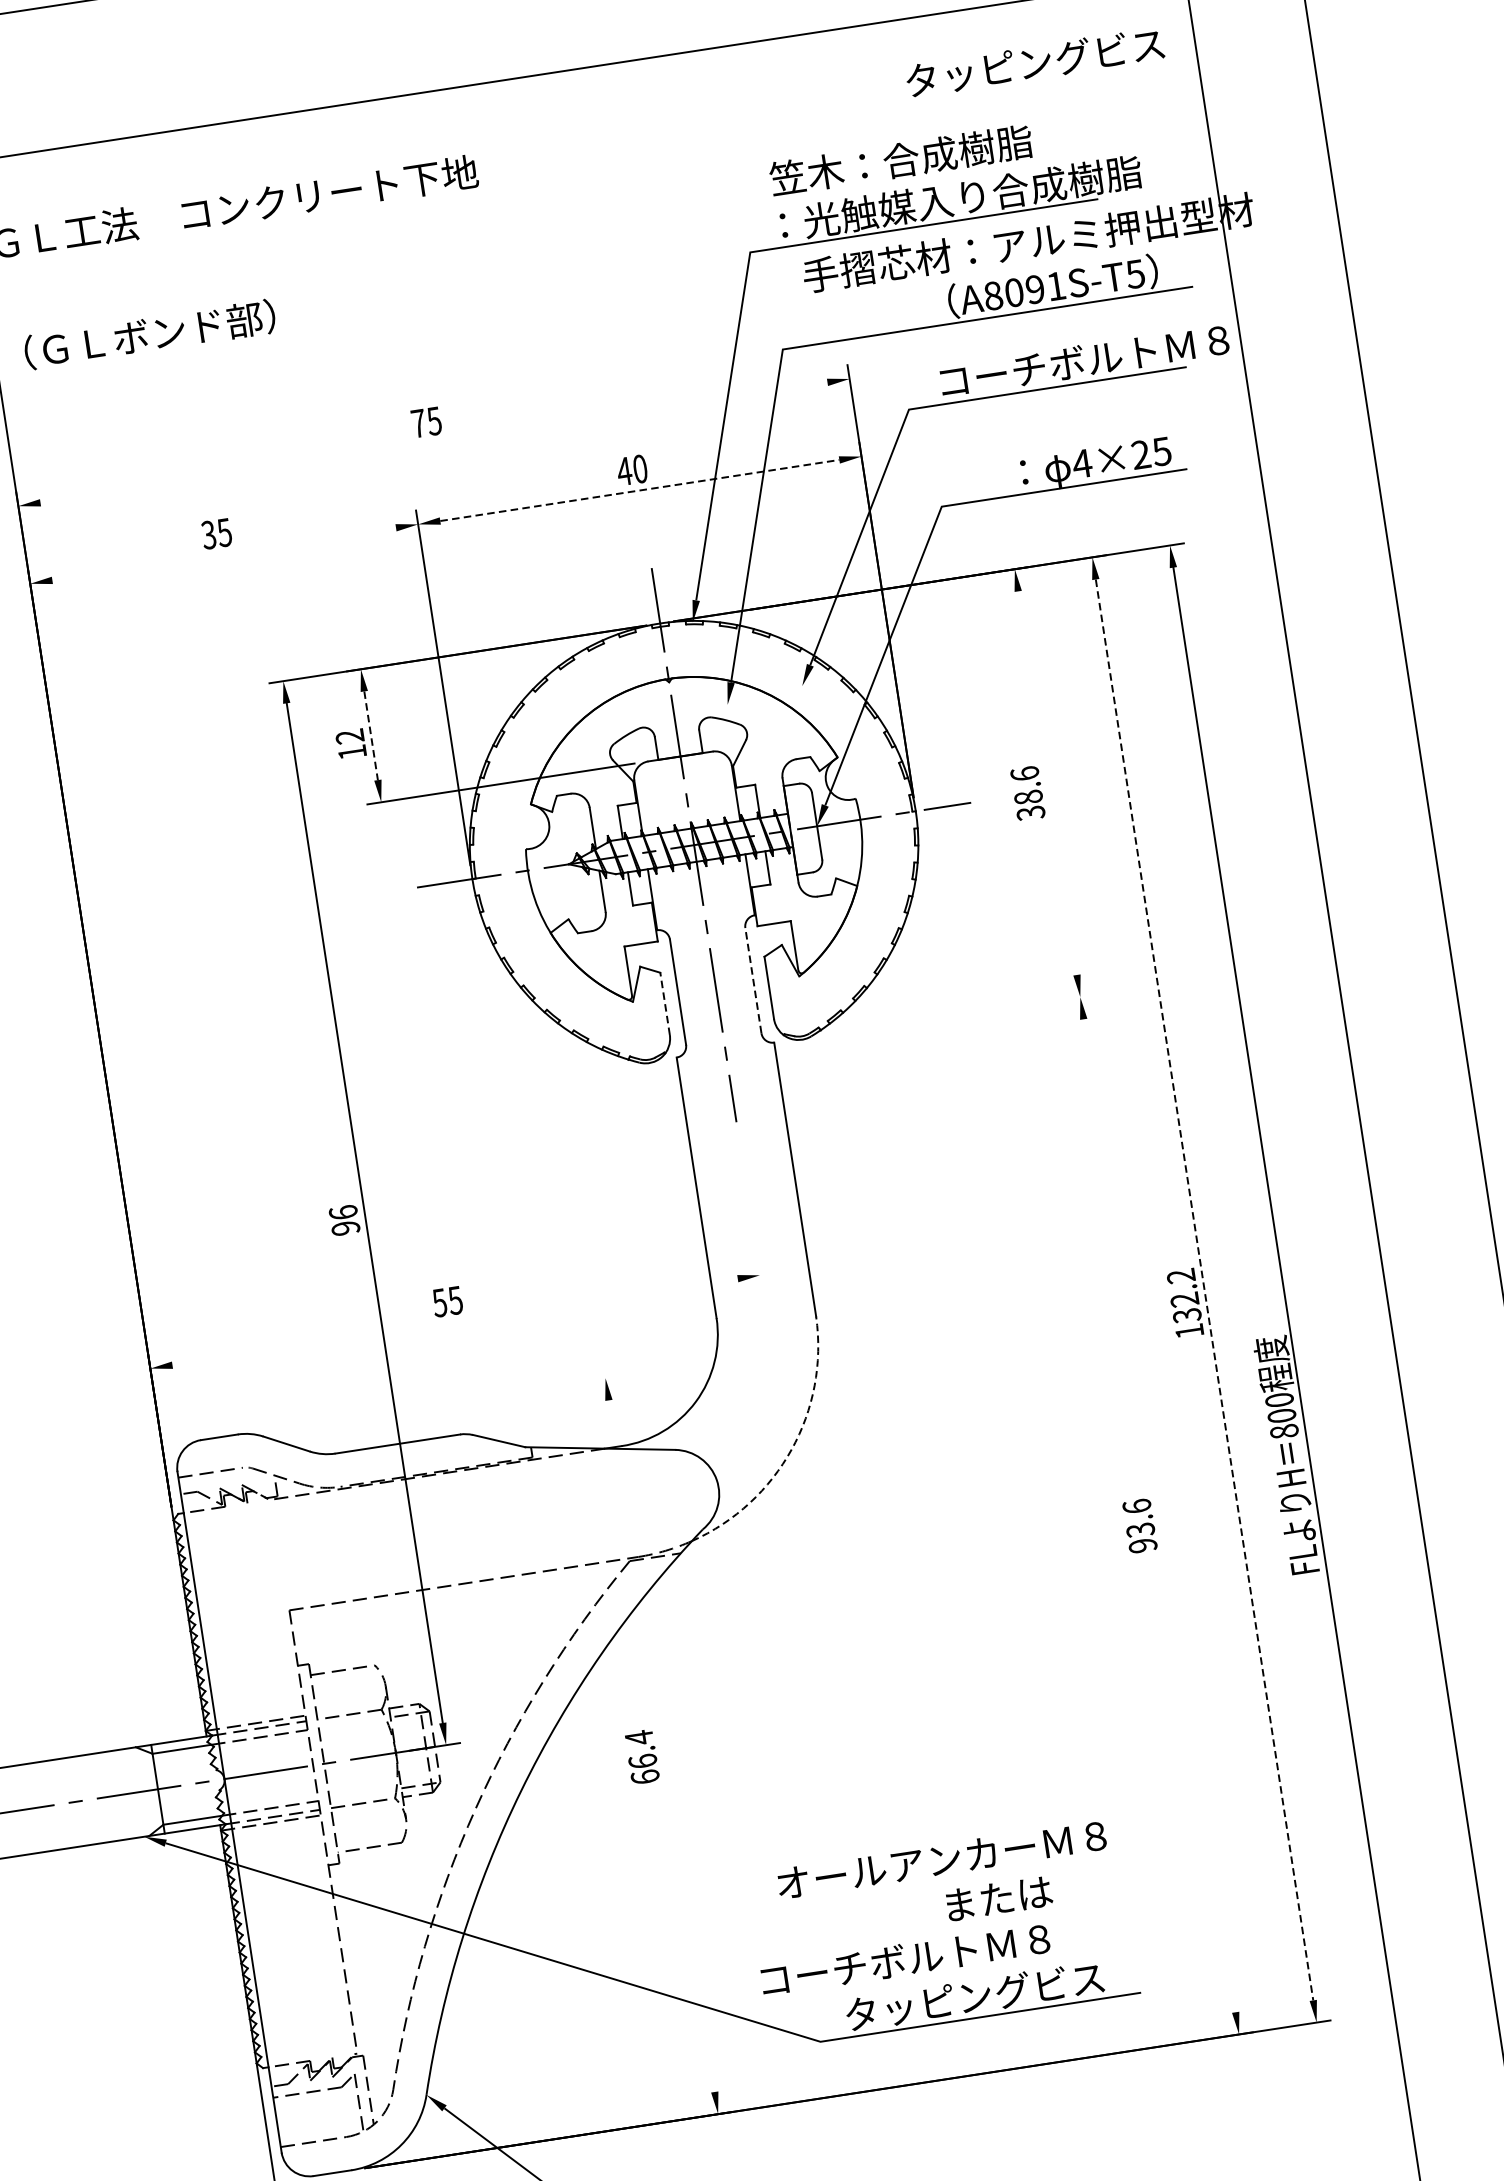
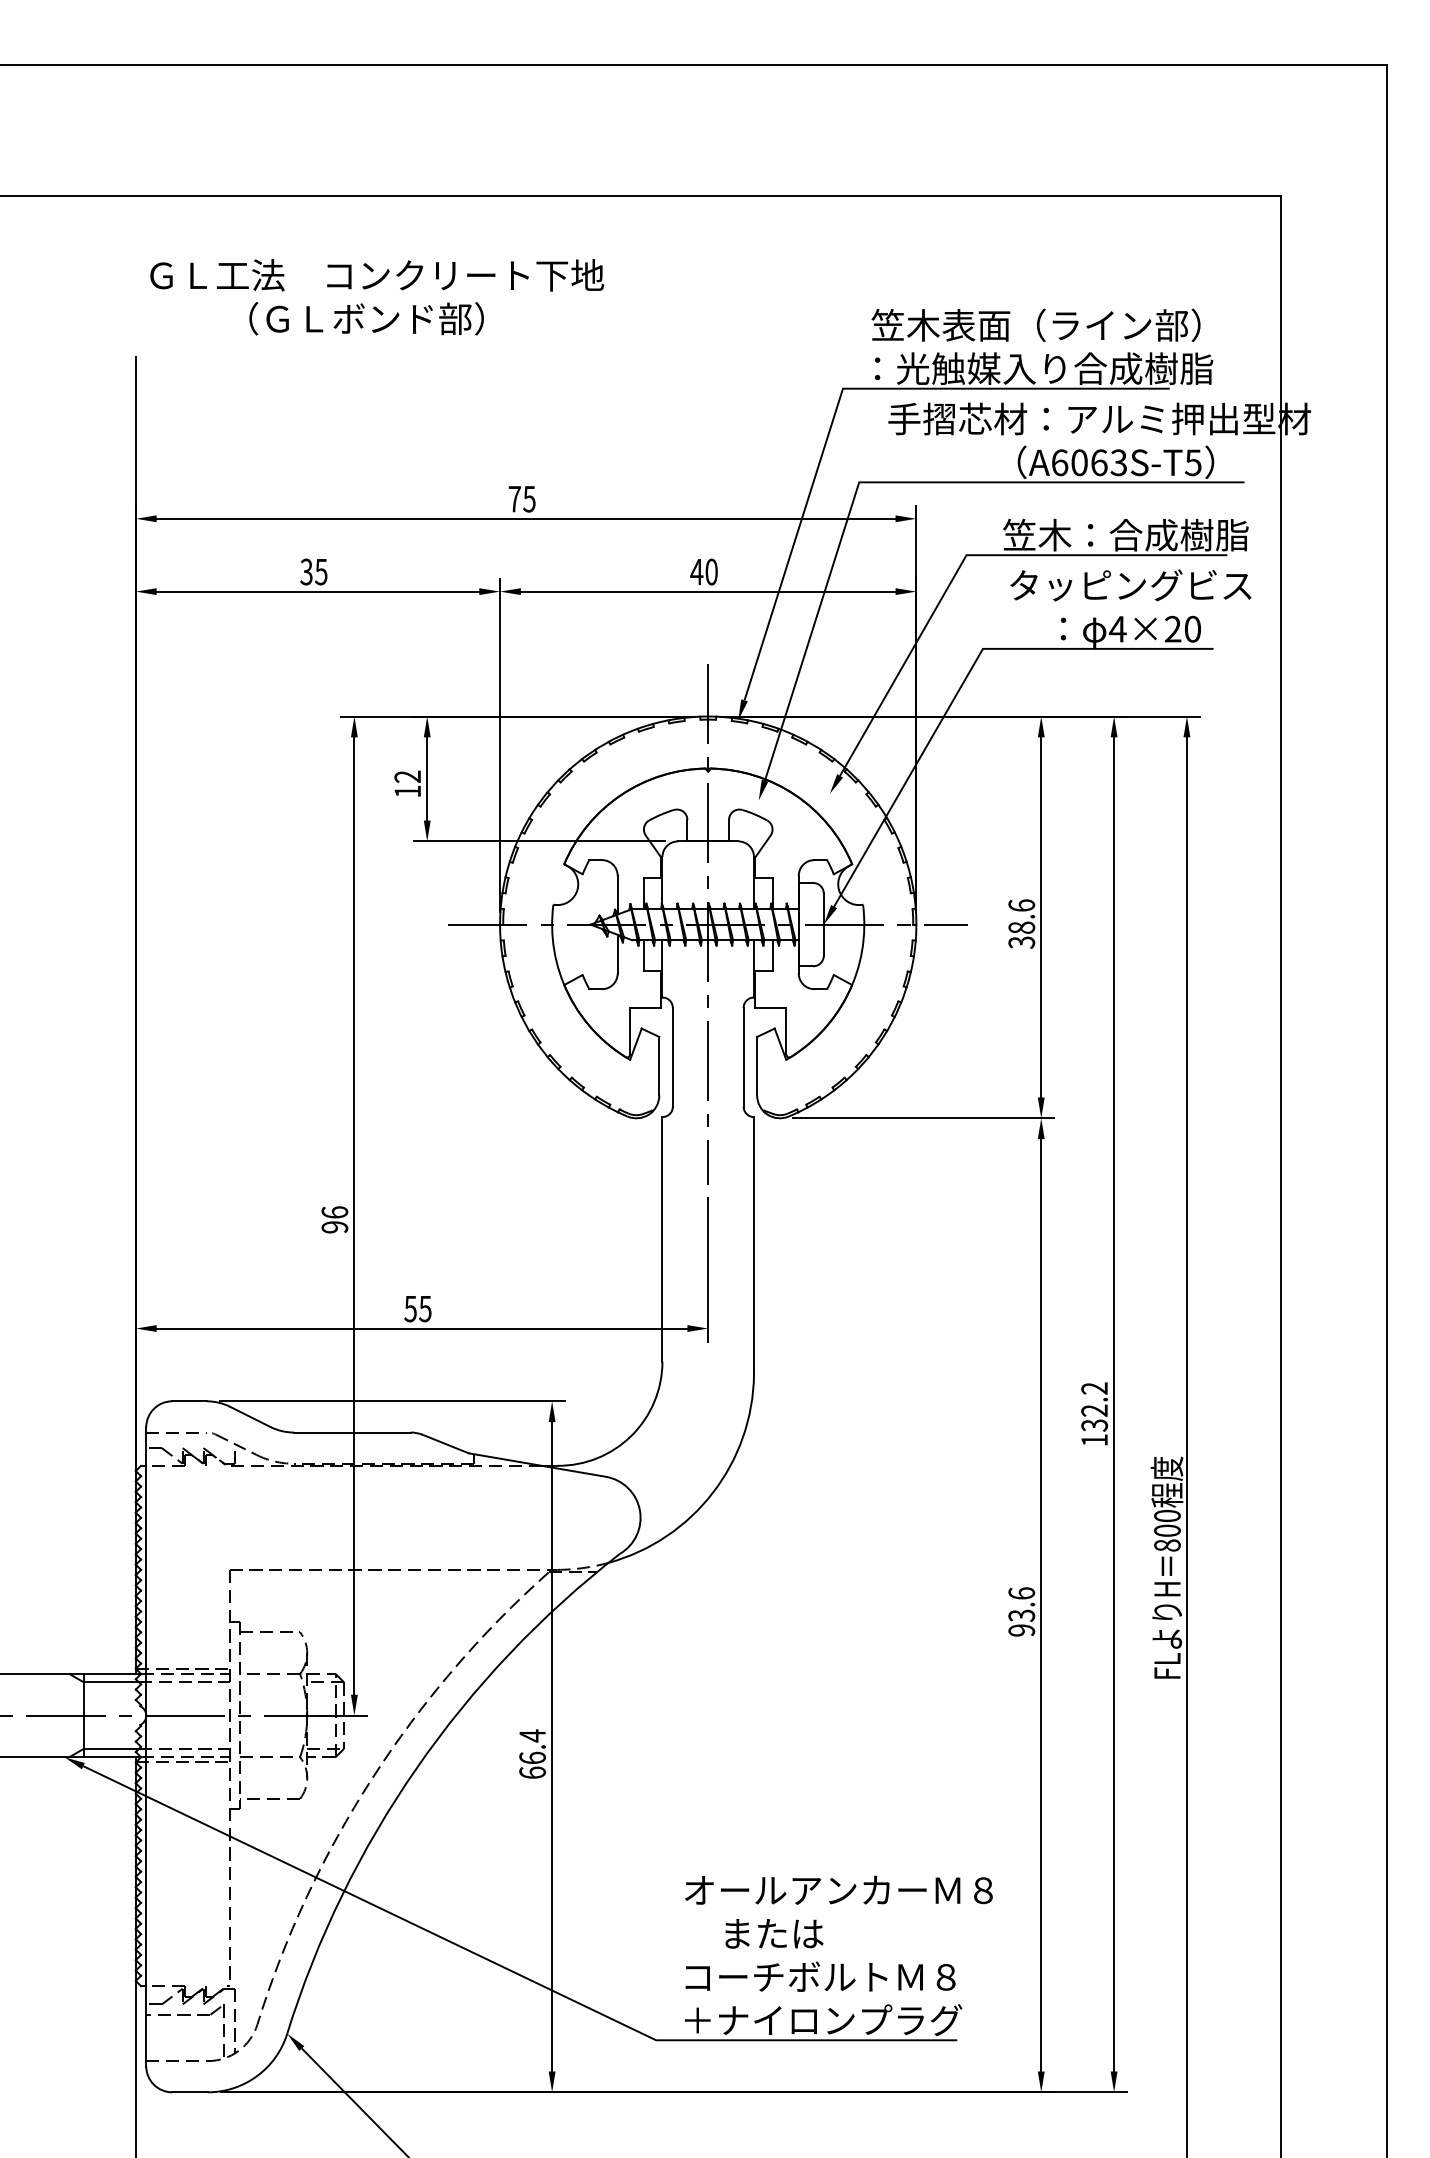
text: (1034, 62) -> (1130, 585), moved
text: (983, 146) -> (1071, 324), 笠木：合成樹脂 -> 笠木表面（ライン部）
text: (1023, 290) -> (1088, 462), A8091S-T5 -> A6063S-T5
text: (149, 334) -> (366, 318), moved
text: (1084, 360) -> (1134, 534), コーチボルトＭ８ -> 笠木：合成樹脂
line: (433, 442) -> (525, 518), added
text: (1161, 450) -> (1192, 628), 4×25 -> 4×20
line: (640, 490) -> (708, 591), dashed -> solid
line: (223, 554) -> (317, 591), added
line: (371, 735) -> (427, 778), dashed -> solid
line: (1047, 783) -> (1041, 917), added
line: (753, 979) -> (743, 1056), dashed -> solid
line: (665, 1003) -> (659, 1065), dashed -> solid
line: (954, 1016) -> (923, 1118), added
line: (750, 1212) -> (708, 1269), added
line: (1204, 1289) -> (1114, 1404), dashed -> solid
line: (454, 1321) -> (421, 1328), added
line: (435, 1404) -> (392, 1401), added
arc: (791, 1449) -> (712, 1492), dashed -> solid
line: (1159, 1515) -> (1041, 1605), added
line: (662, 1745) -> (552, 1746), added
text: (941, 1858) -> (838, 1889), moved
text: (999, 1898) -> (774, 1933), moved
text: (905, 1959) -> (820, 1976), moved
text: (994, 1993) -> (822, 2020), タッピングビス -> ＋ナイロンプラグ

